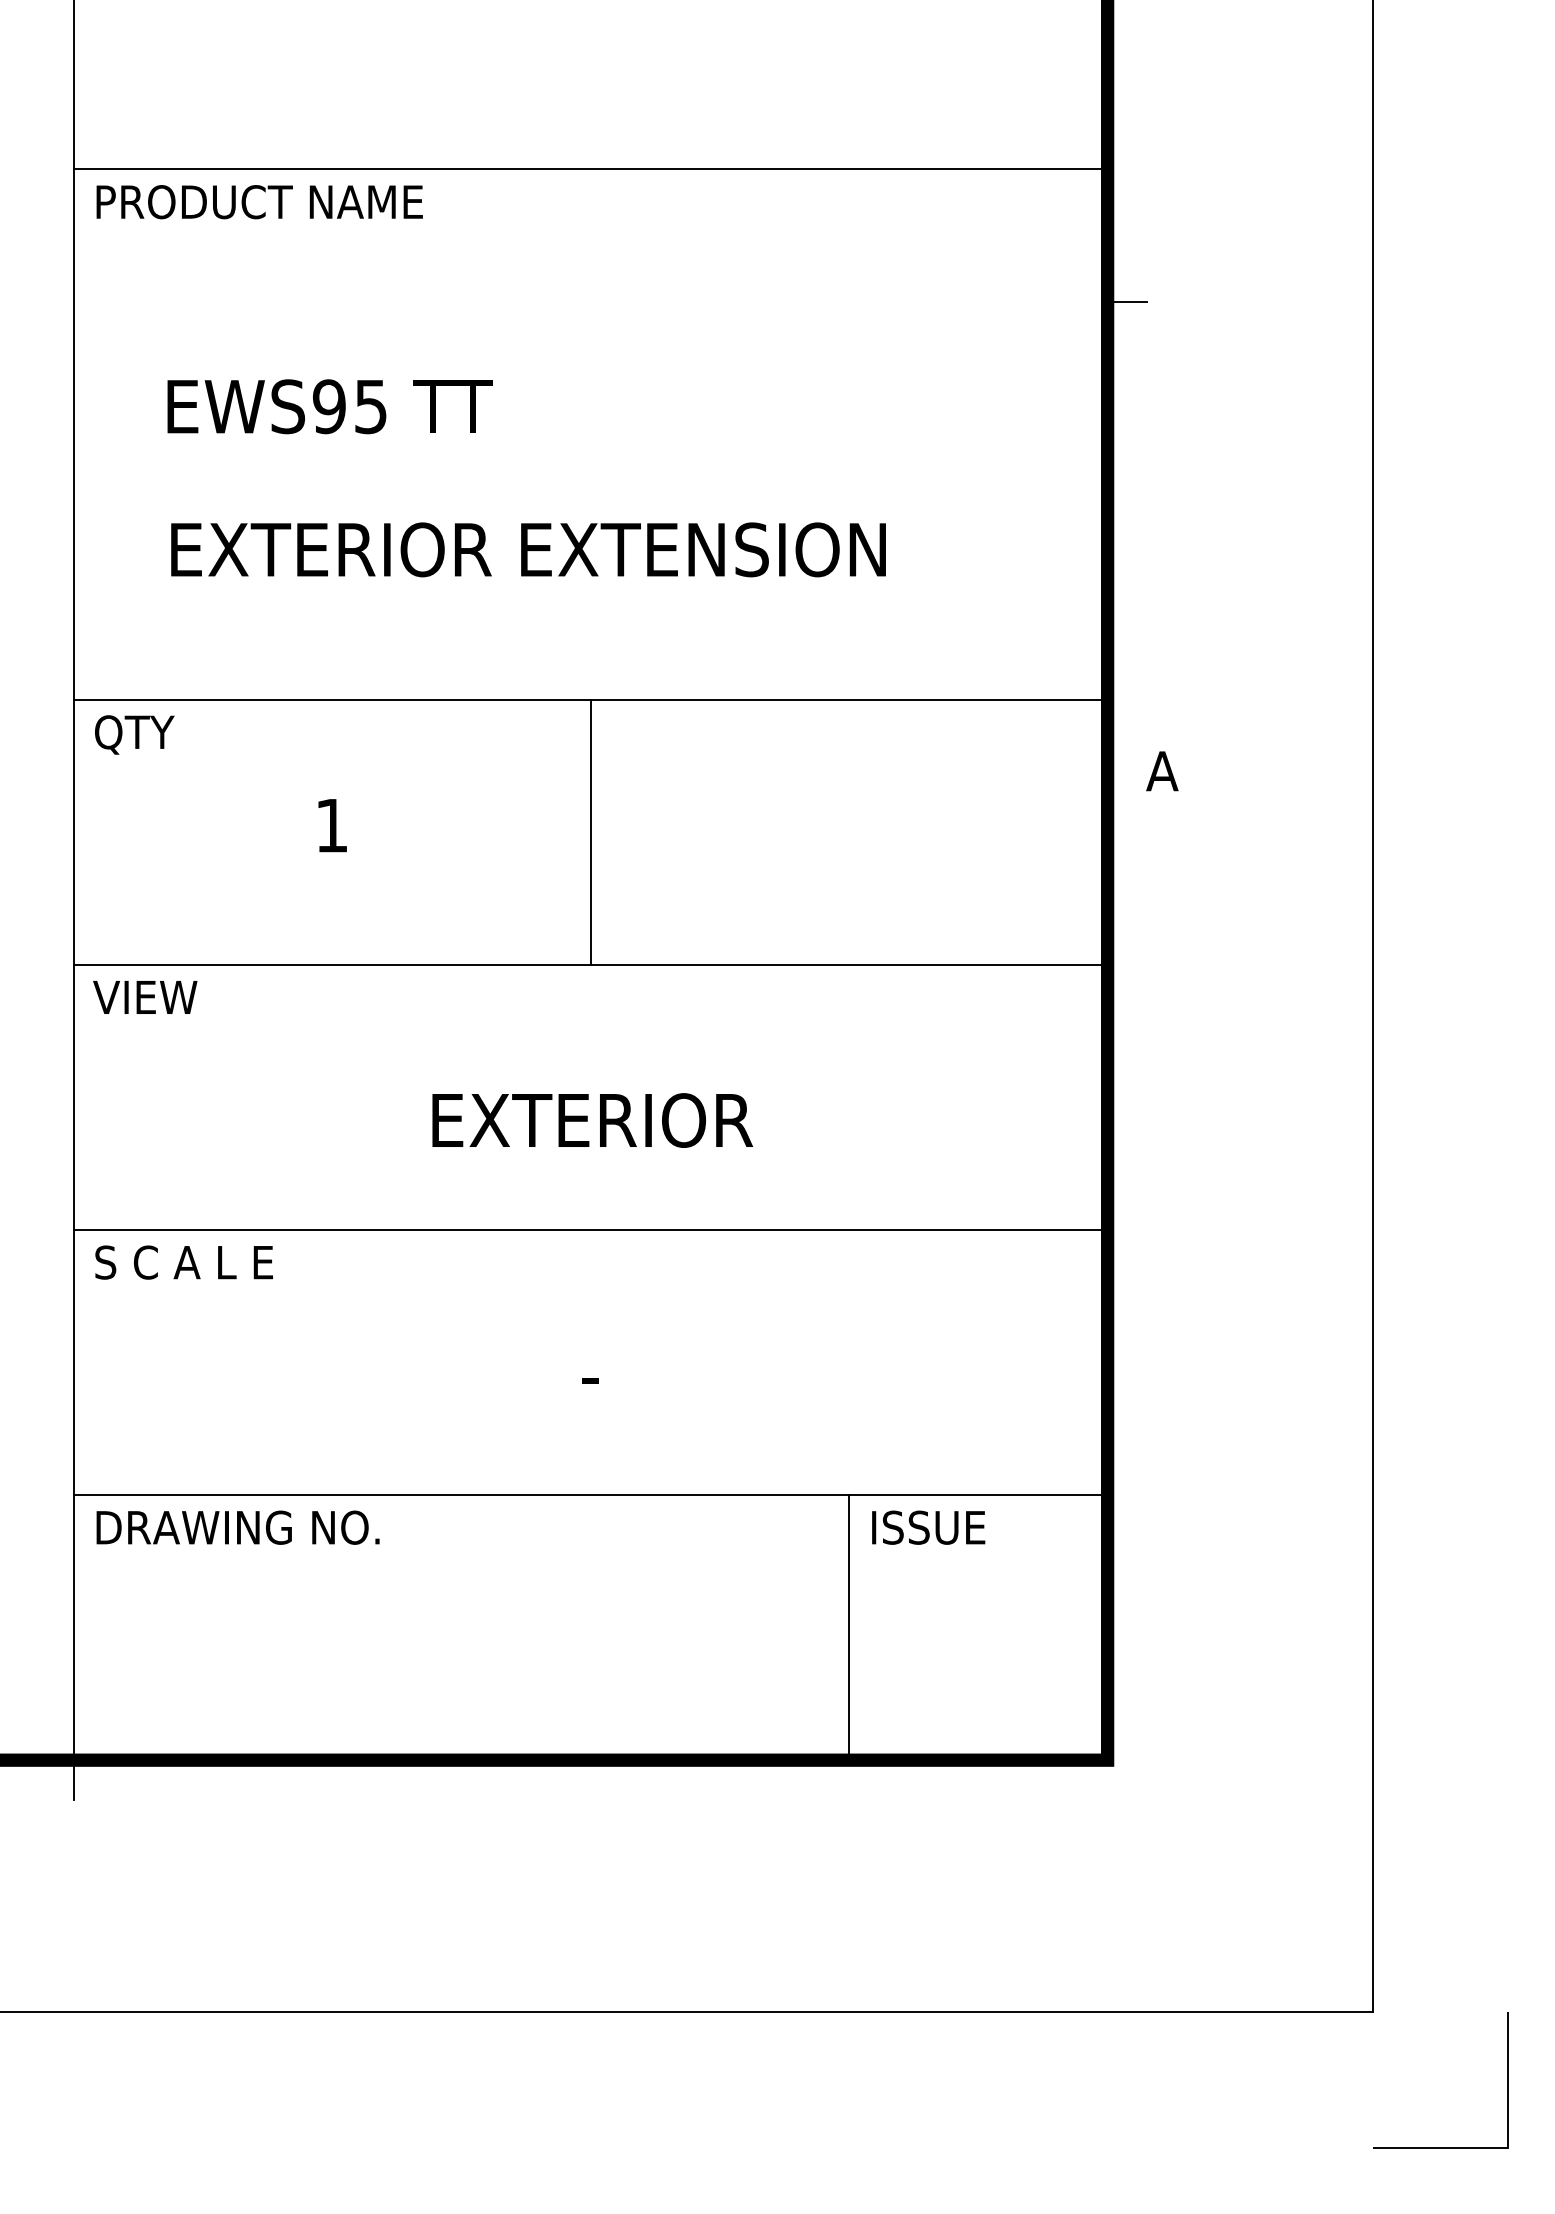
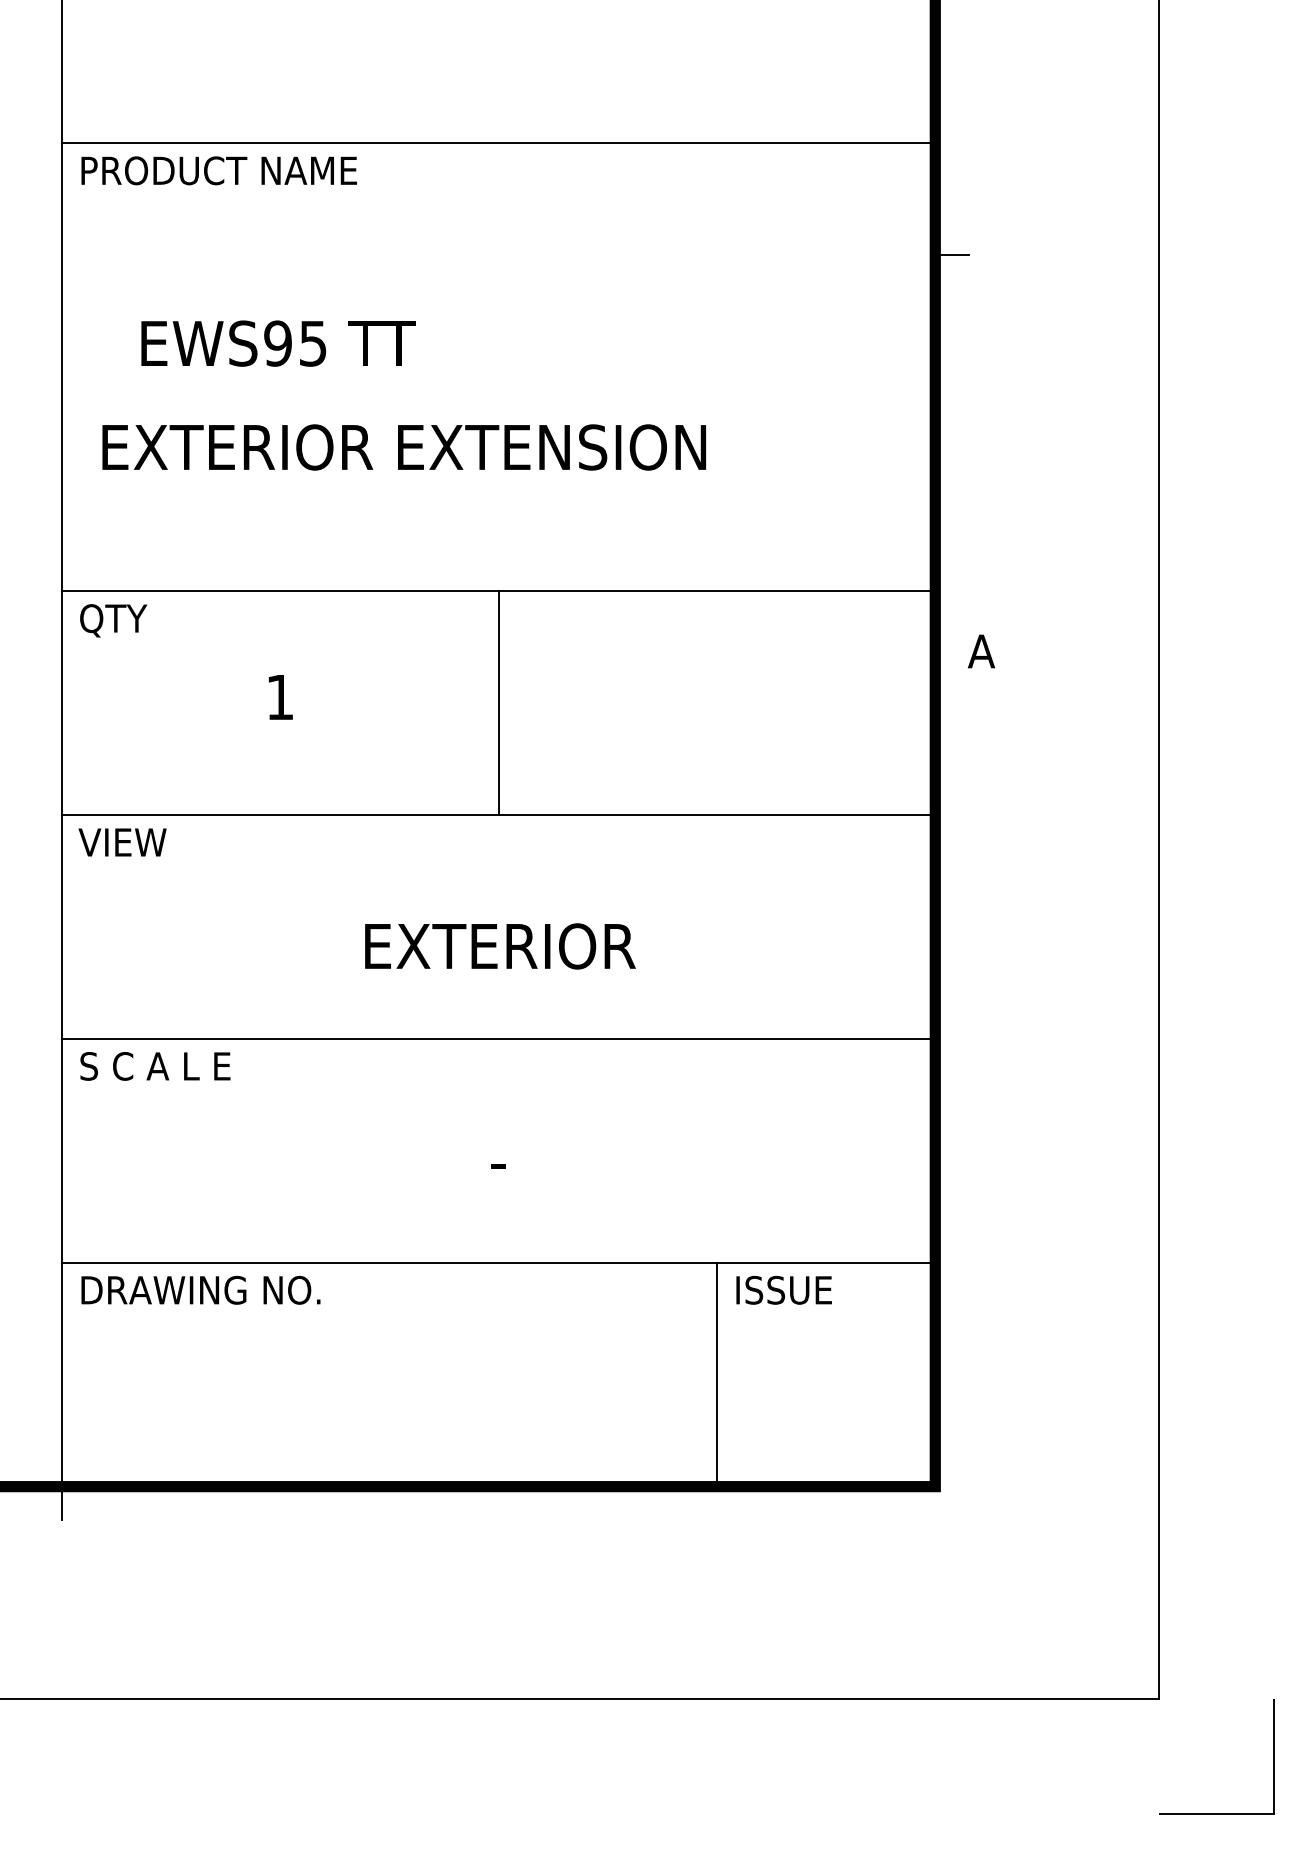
text: (527, 549) -> (403, 447), moved

